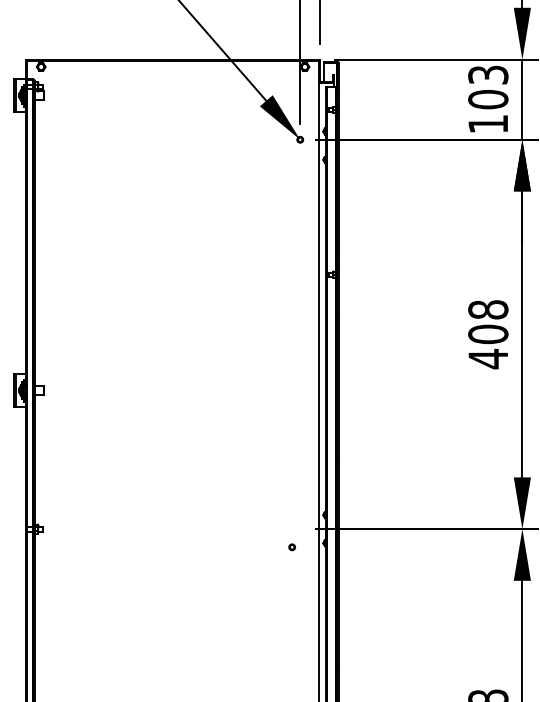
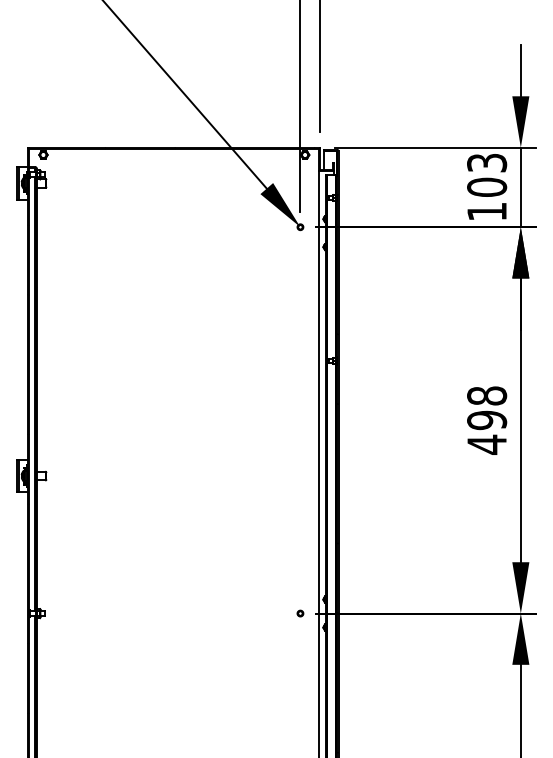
text: (488, 334) -> (487, 420), 408 -> 498
part: (292, 547) -> (300, 613), moved

